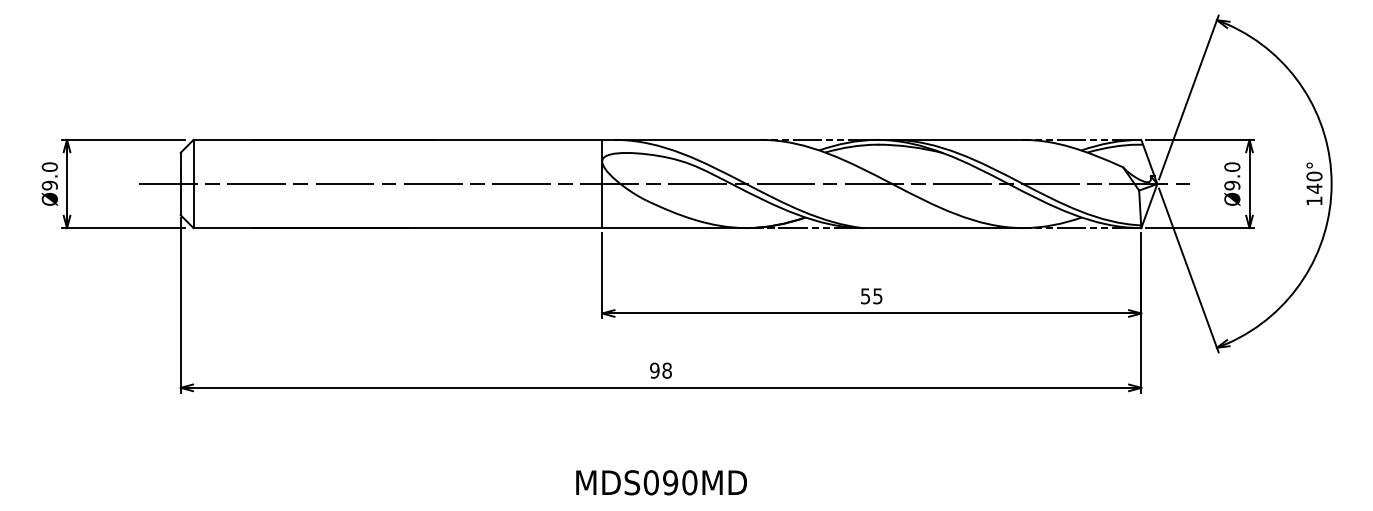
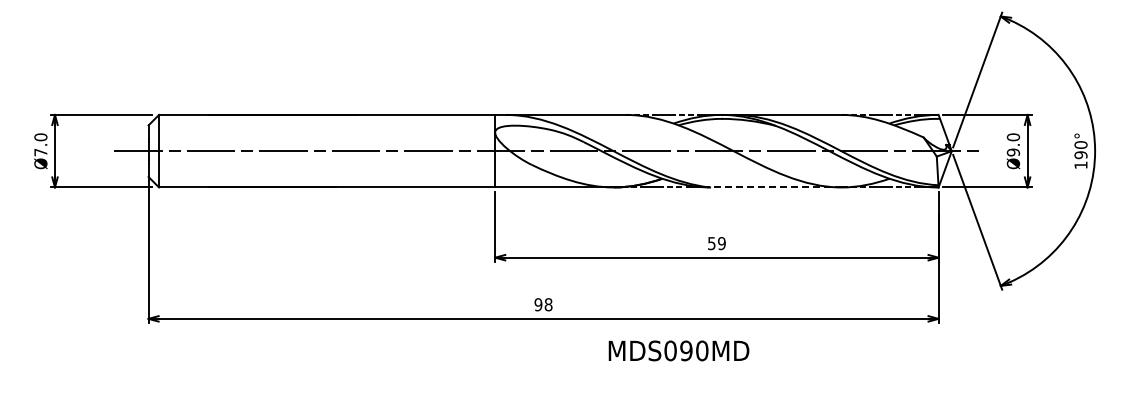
text: (49, 185) -> (40, 152), Ø9.0 -> Ø7.0
text: (1313, 189) -> (1080, 155), 140° -> 190°
line: (943, 228) -> (775, 187), solid -> dashed
text: (877, 296) -> (721, 243), 55 -> 59
text: (660, 482) -> (678, 350), moved

